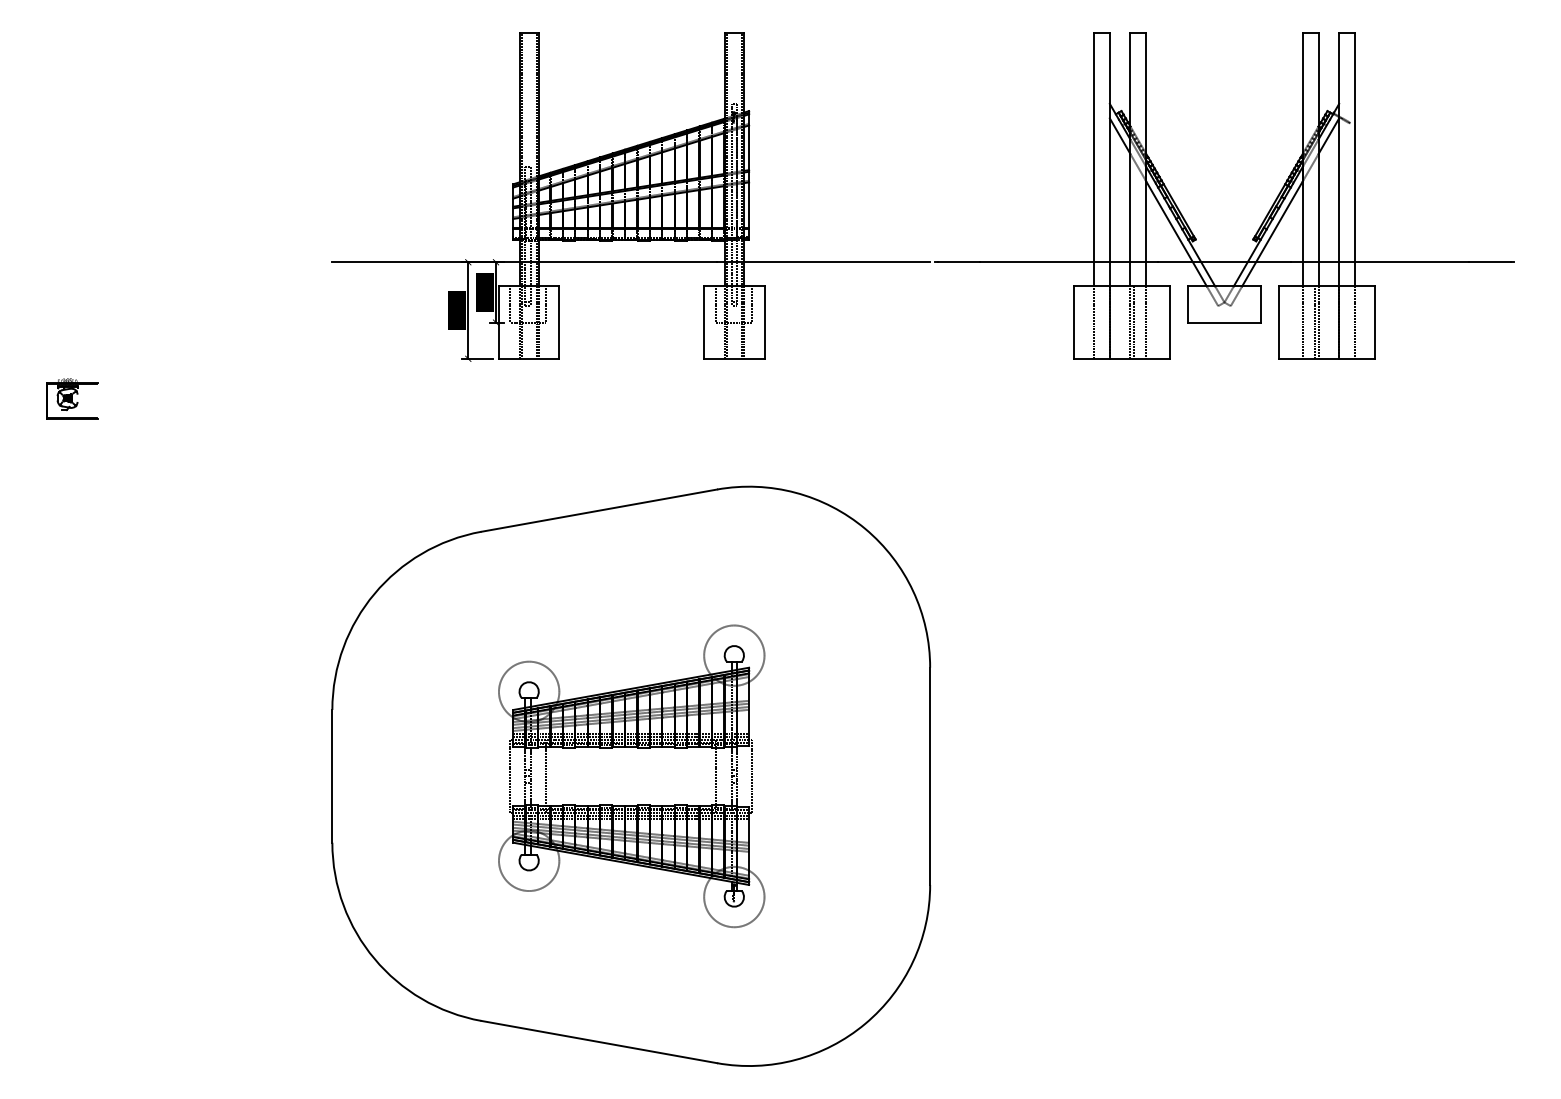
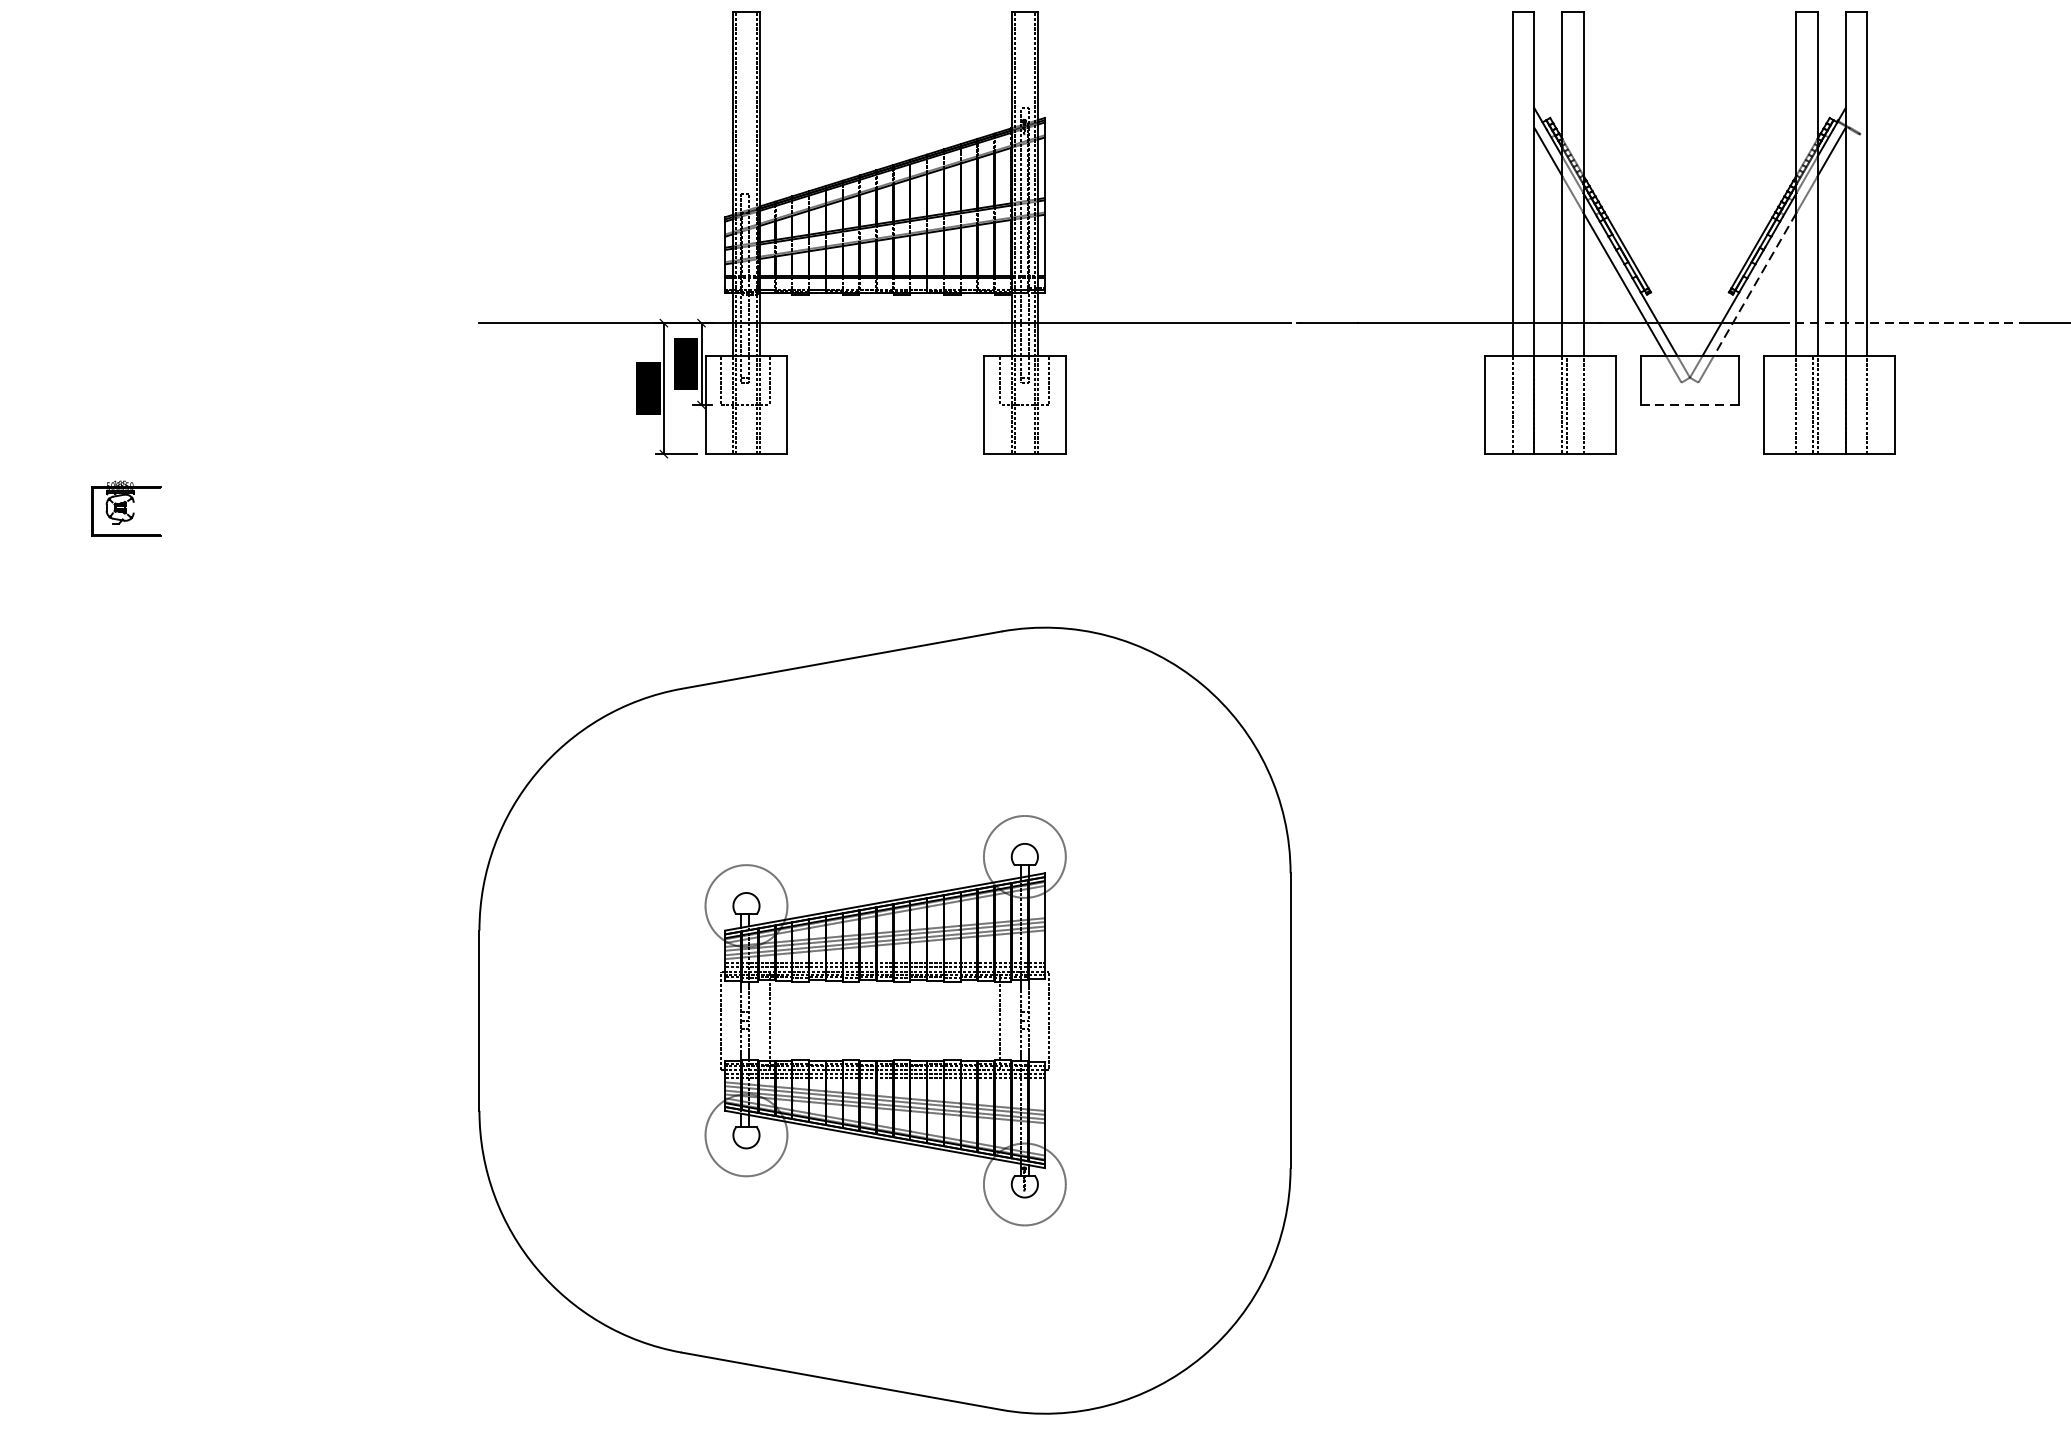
line: (1272, 233) -> (1755, 284), solid -> dashed
line: (1380, 262) -> (1901, 323), solid -> dashed
line: (1224, 322) -> (1689, 404), solid -> dashed

